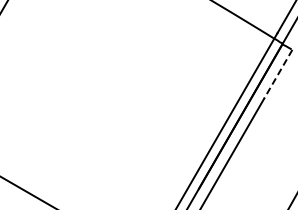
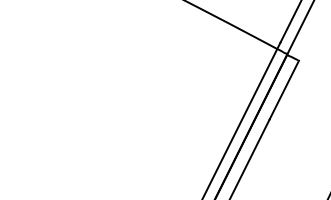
line: (277, 74) -> (283, 90), dashed -> solid

